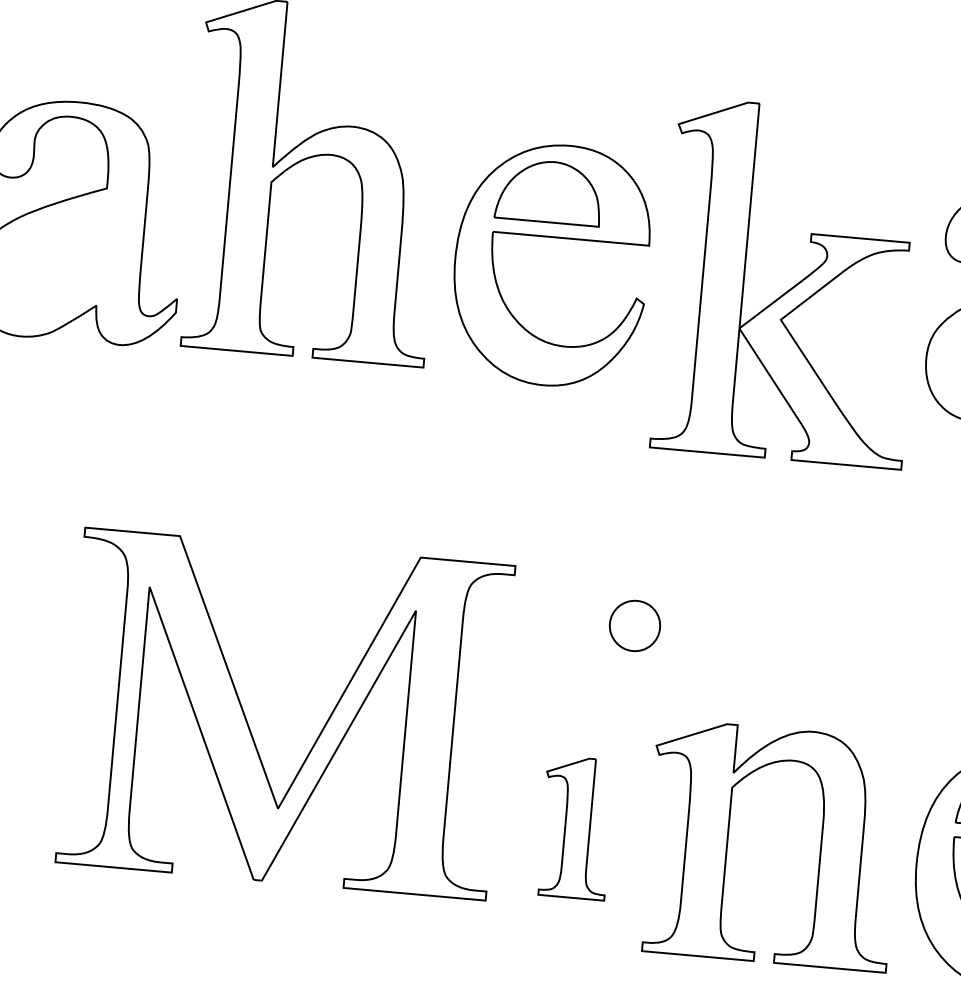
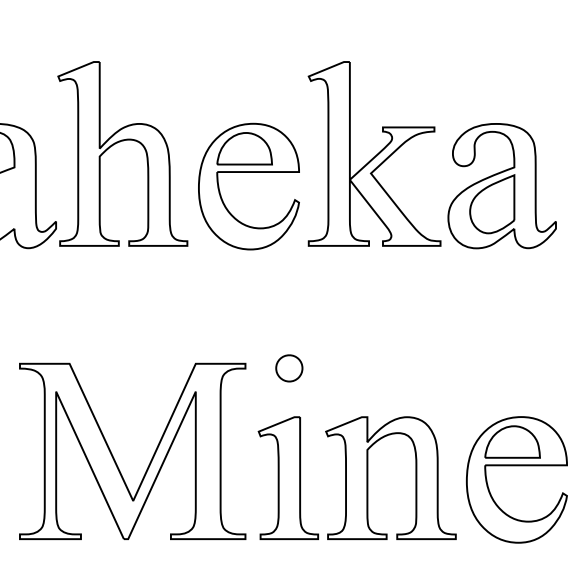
part: (790, 282) -> (374, 153), moved
part: (635, 626) -> (289, 368), moved
part: (249, 722) -> (114, 457), moved
part: (575, 826) -> (287, 477), size x1.67

